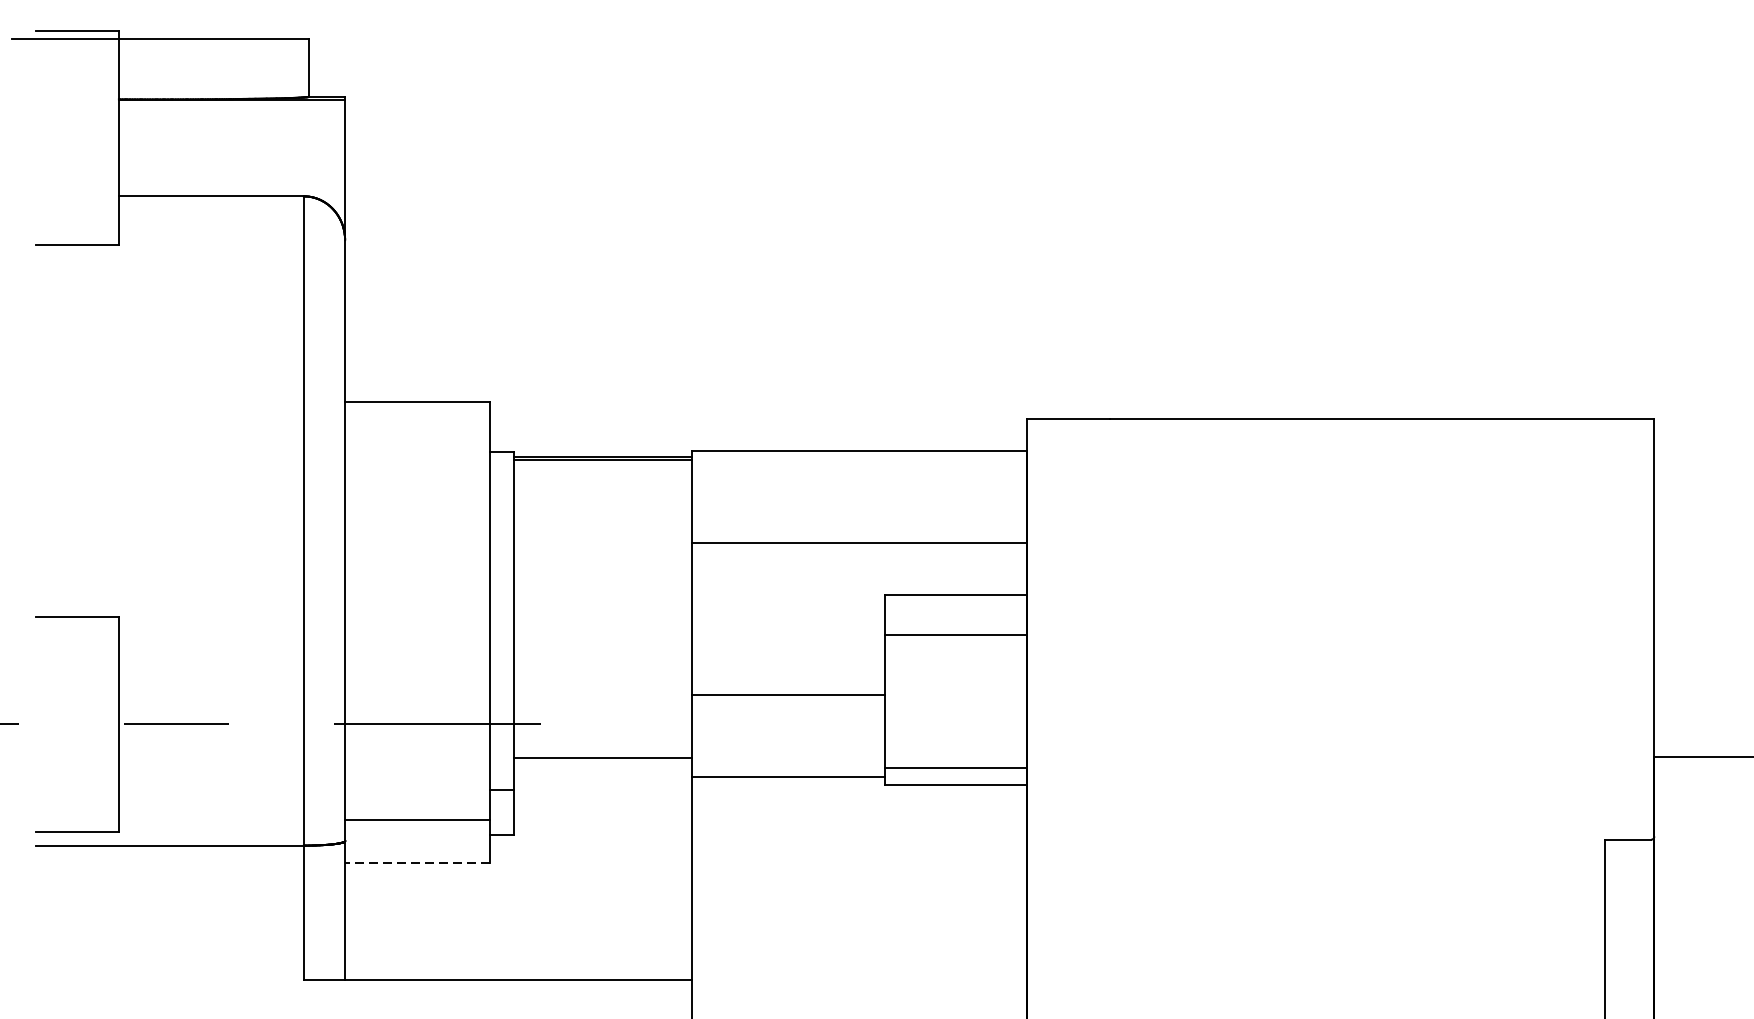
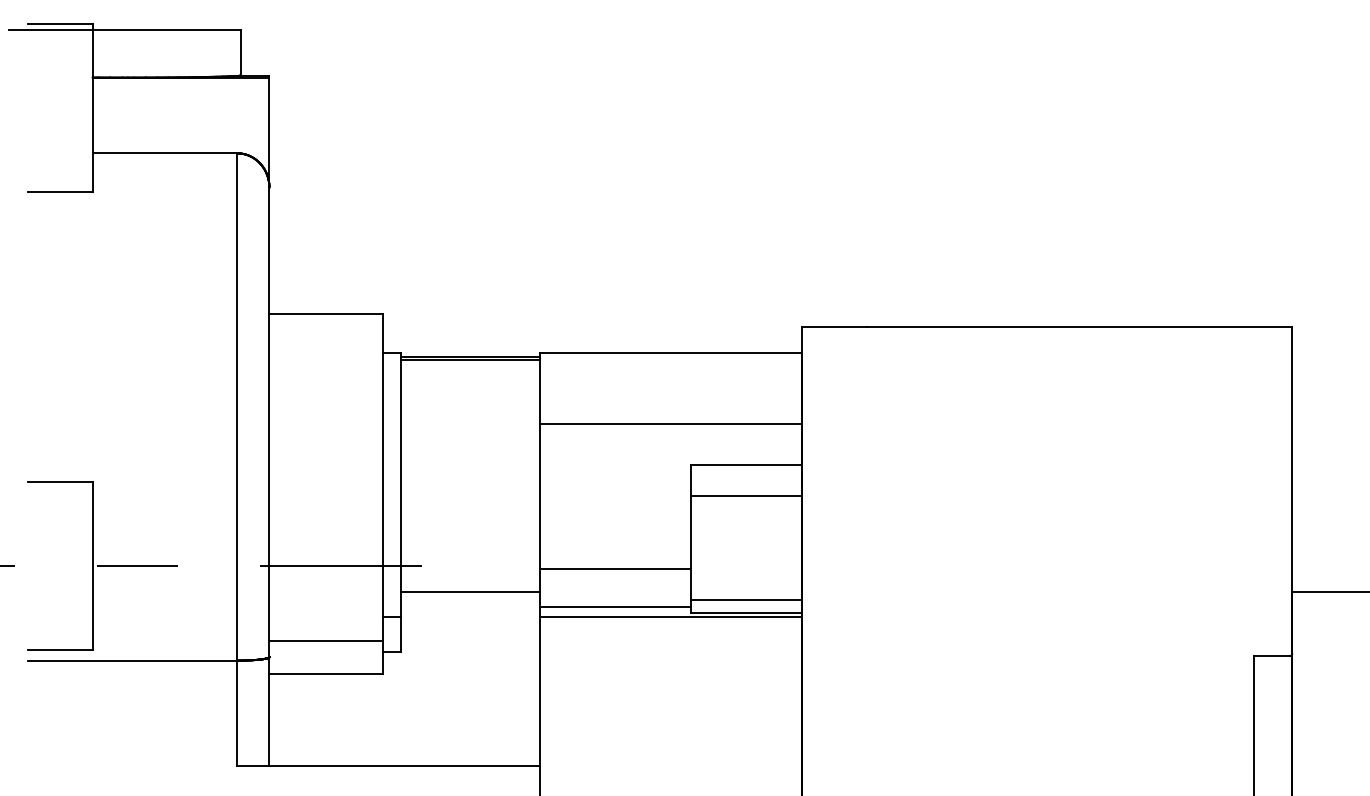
line: (788, 694) -> (615, 568), moved
line: (859, 790) -> (671, 617), added
line: (418, 862) -> (326, 673), dashed -> solid

